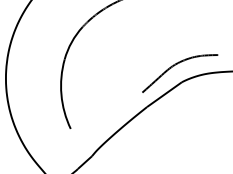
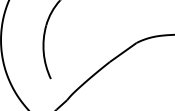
part: (174, 66) -> (130, 30), removed

